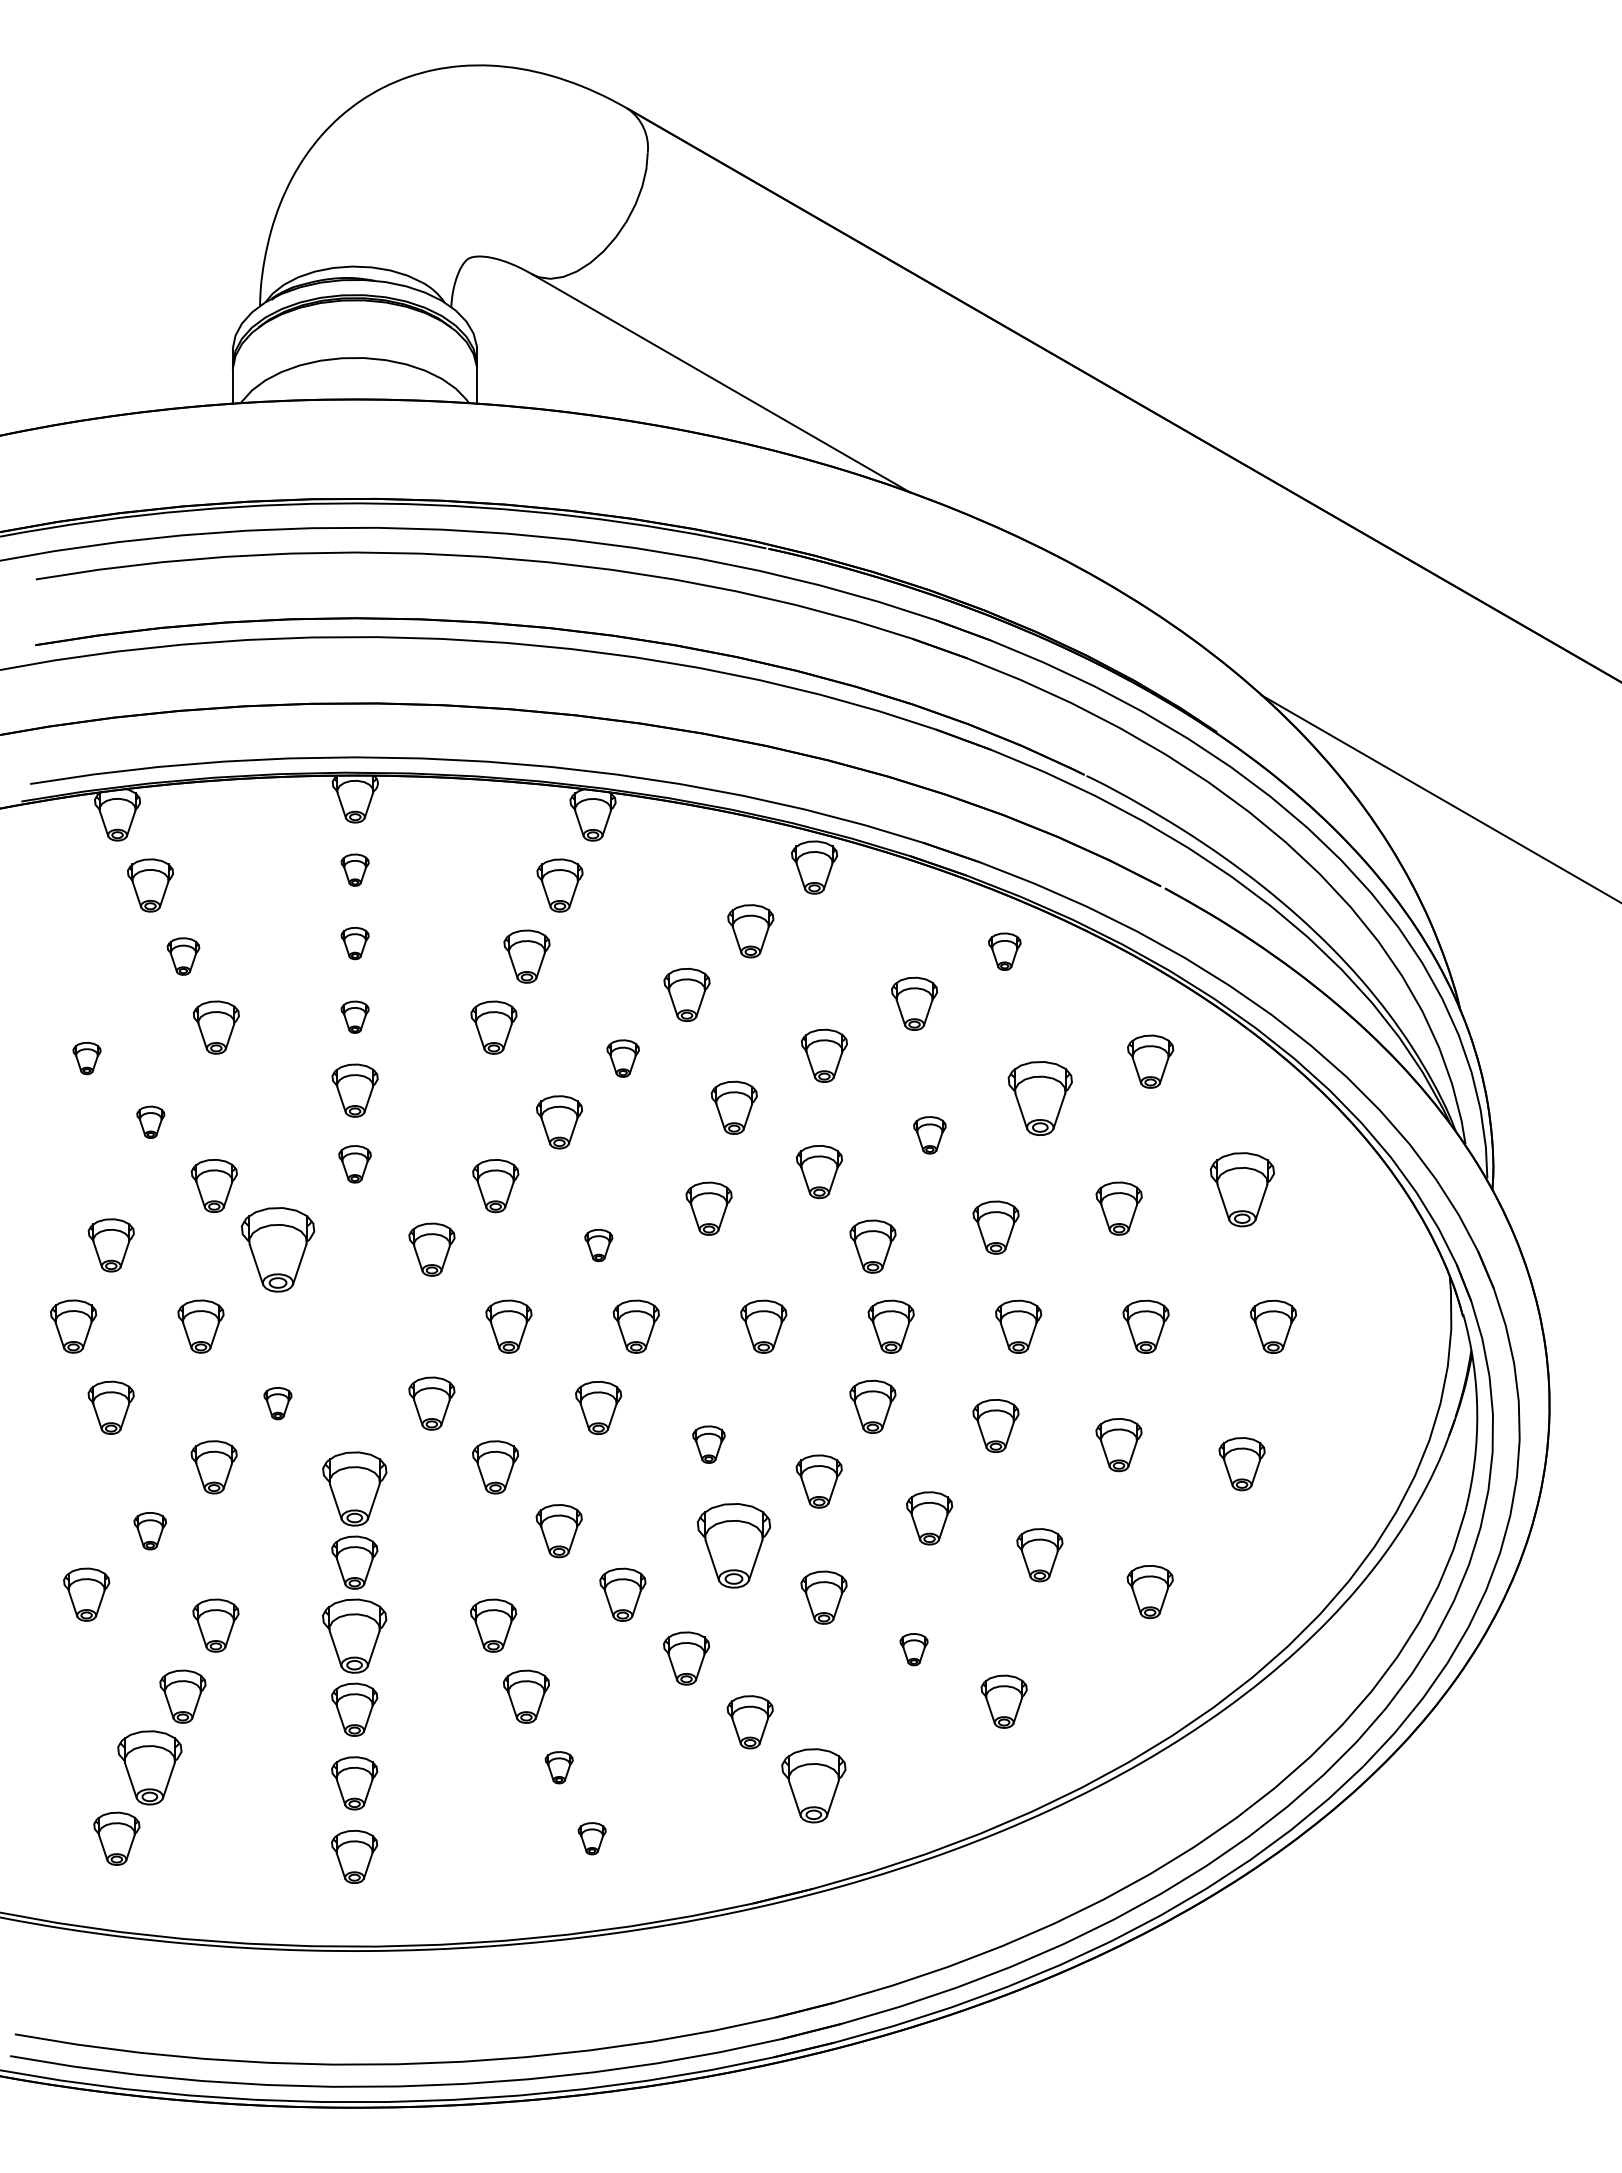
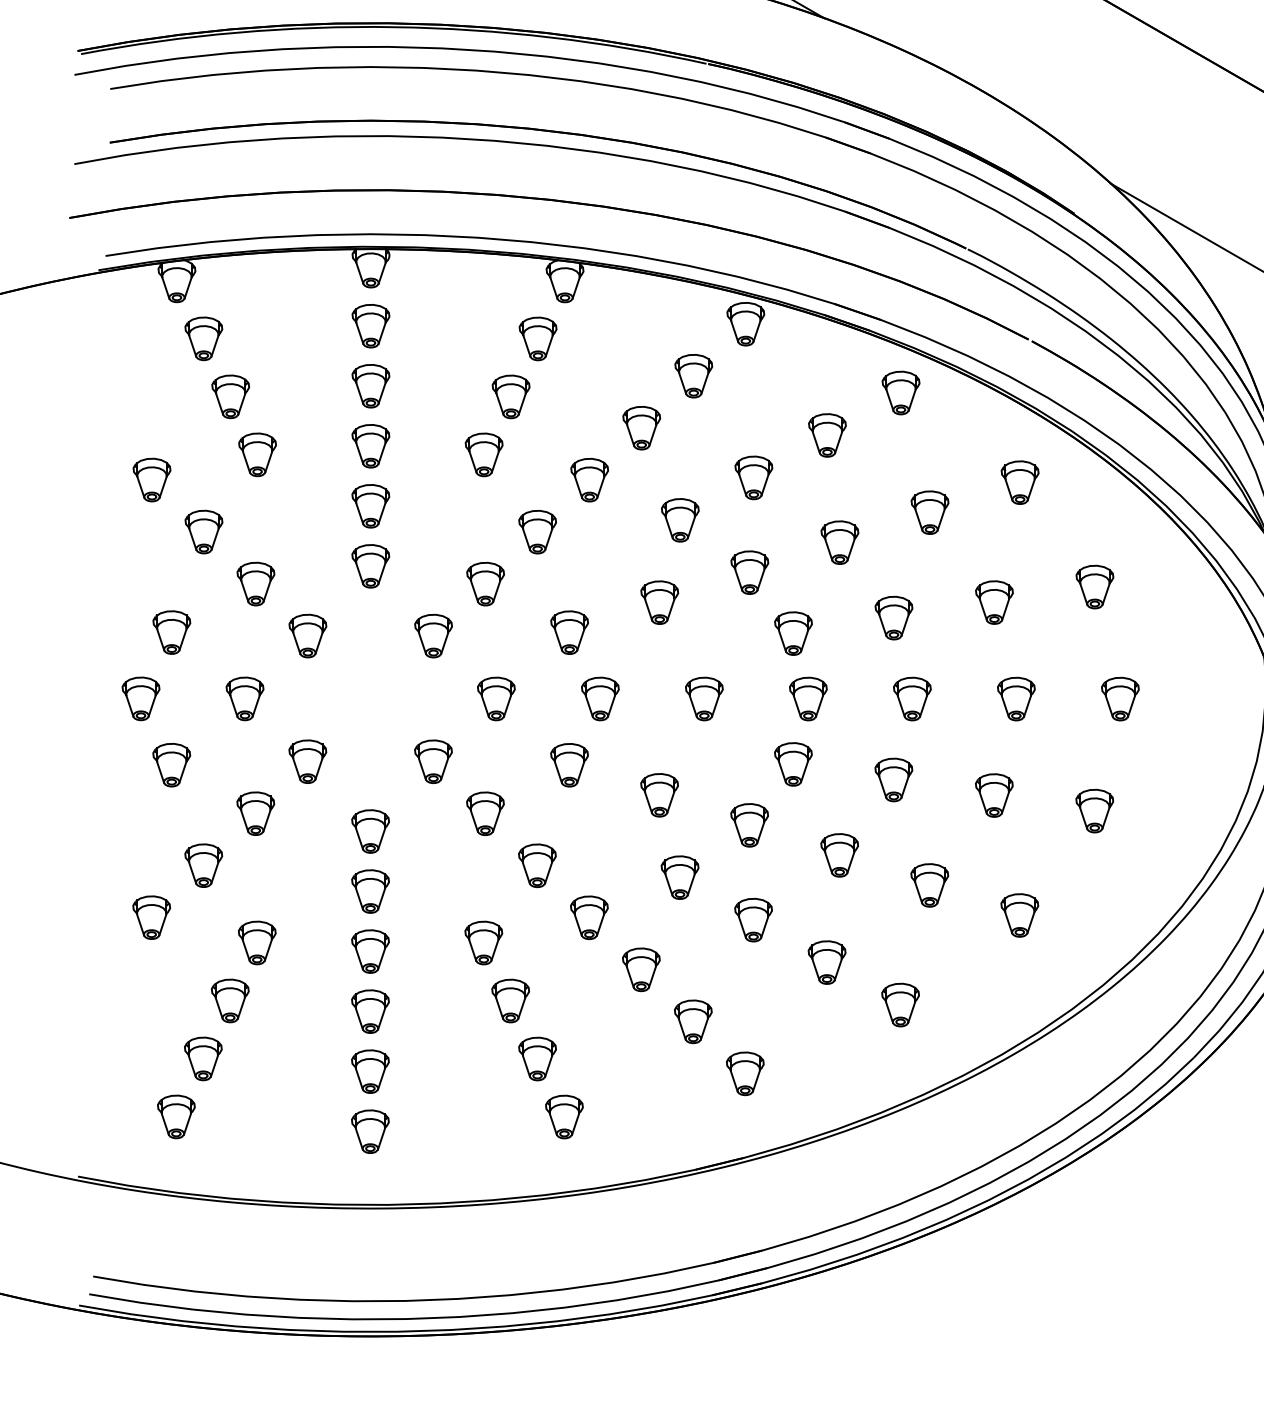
part: (354, 870) -> (370, 326), size x1.67
part: (354, 943) -> (370, 386), size x1.67
part: (1004, 951) -> (900, 392), size x1.43
part: (183, 956) -> (230, 396), size x1.43
part: (354, 1017) -> (370, 446), size x1.67
part: (86, 1058) -> (151, 480), size x1.67
part: (622, 1058) -> (589, 480), size x1.43
part: (1039, 1098) -> (929, 512), size x0.71
part: (150, 1122) -> (203, 532), size x1.67
part: (929, 1135) -> (839, 542), size x1.43
part: (354, 1164) -> (370, 566), size x1.43
part: (1241, 1189) -> (1094, 586), size x0.71
part: (598, 1245) -> (569, 632), size x1.67
part: (277, 1249) -> (307, 635), size x0.62
part: (277, 1403) -> (307, 761), size x1.67
part: (708, 1444) -> (659, 795), size x1.43
part: (354, 1489) -> (370, 831), size x0.71
part: (149, 1531) -> (203, 866), size x1.43
part: (733, 1545) -> (679, 877), size x0.62
part: (354, 1636) -> (370, 951), size x0.71
part: (913, 1649) -> (826, 962), size x1.67
part: (149, 1767) -> (203, 1058), size x0.71
part: (558, 1767) -> (536, 1058), size x1.67
part: (813, 1786) -> (744, 1074), size x0.71
part: (591, 1838) -> (563, 1116), size x1.67

